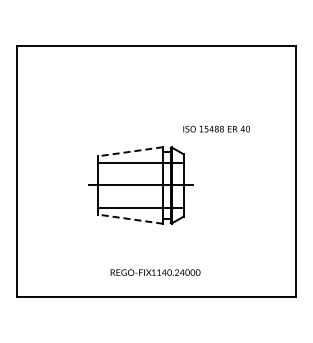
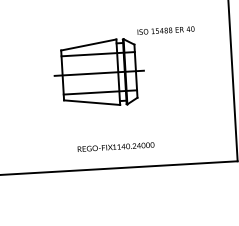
text: (216, 128) -> (165, 30), moved
line: (130, 151) -> (88, 44), dashed -> solid
line: (130, 219) -> (92, 102), dashed -> solid

